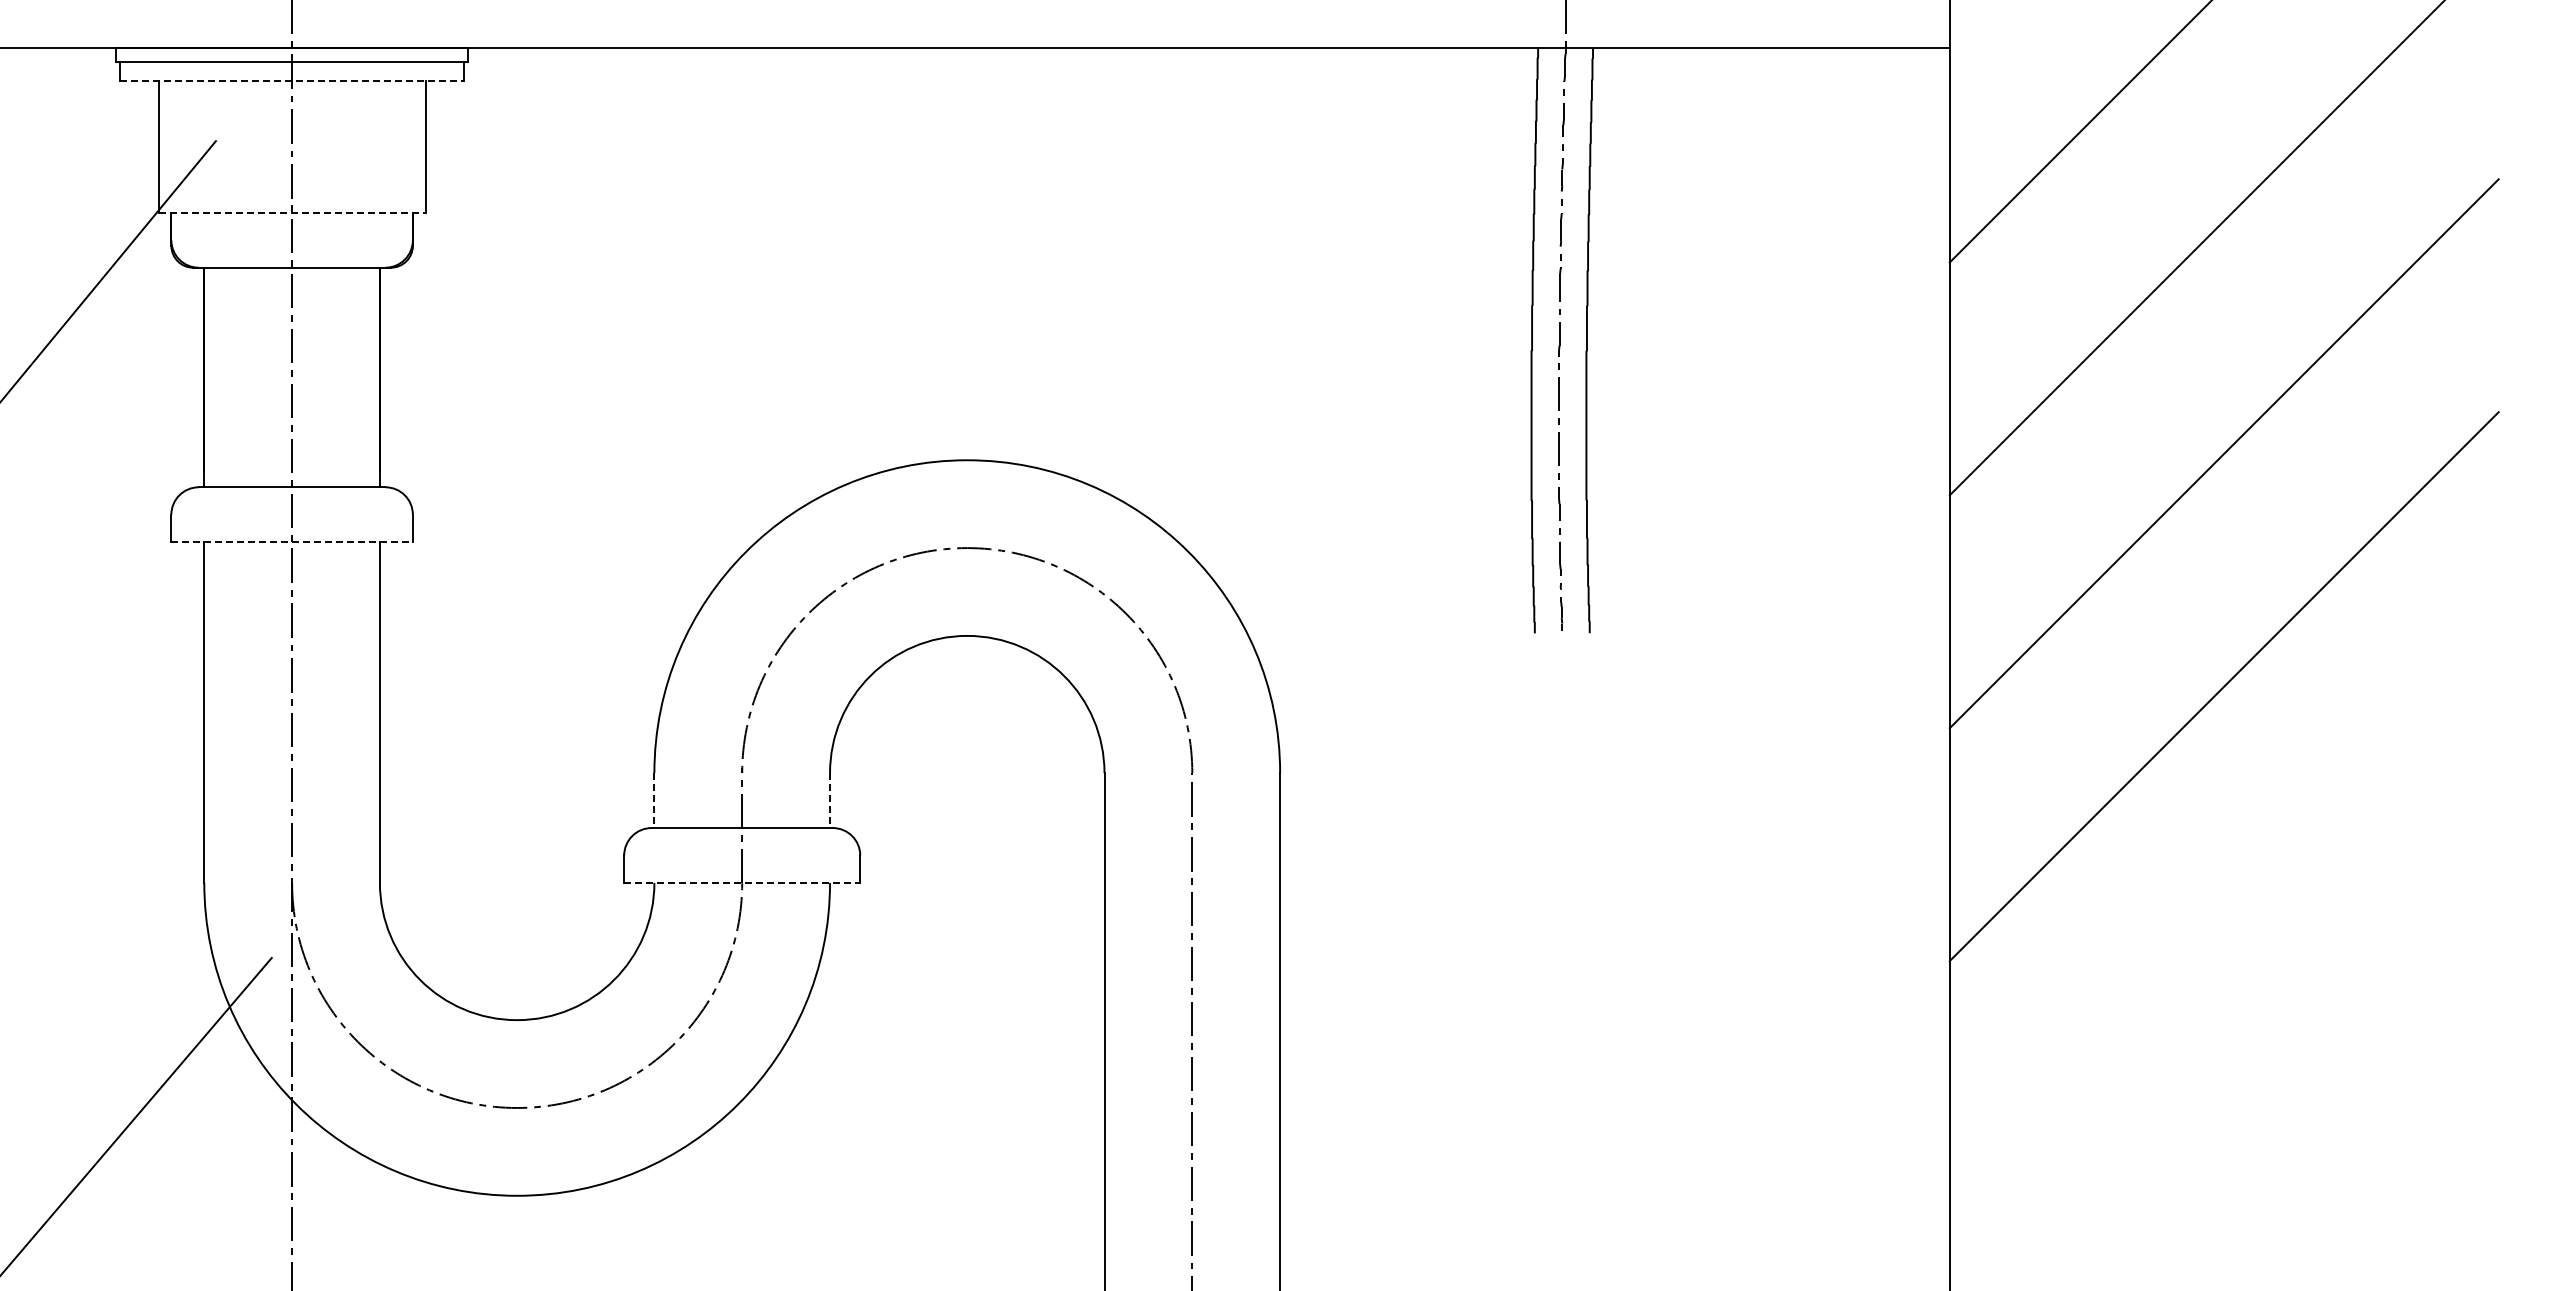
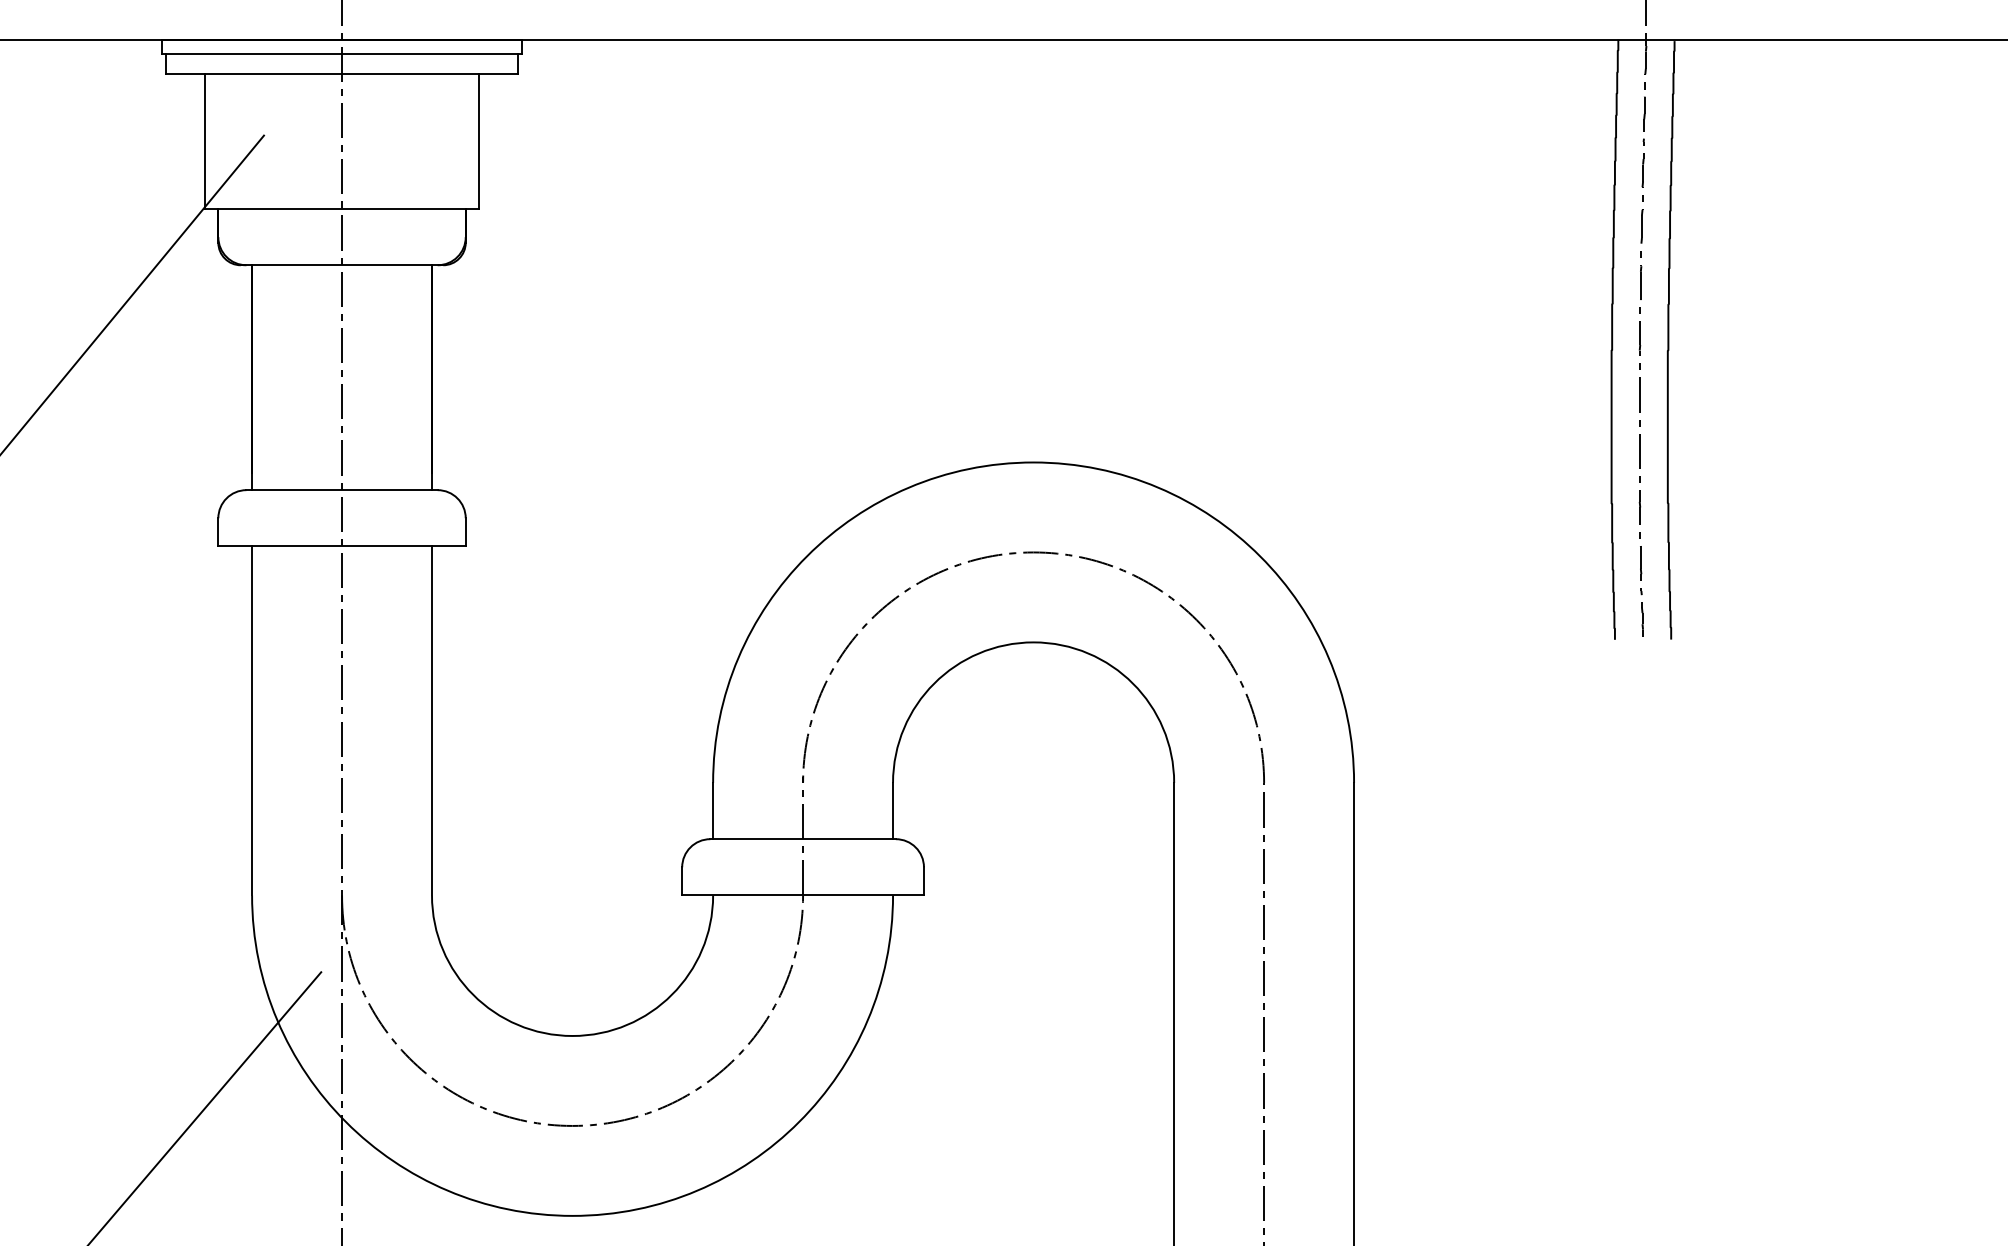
line: (292, 81) -> (342, 74), dashed -> solid
line: (292, 212) -> (342, 208), dashed -> solid
line: (292, 542) -> (342, 546), dashed -> solid
line: (830, 800) -> (893, 810), dashed -> solid
line: (654, 801) -> (713, 812), dashed -> solid
line: (742, 882) -> (803, 894), dashed -> solid

